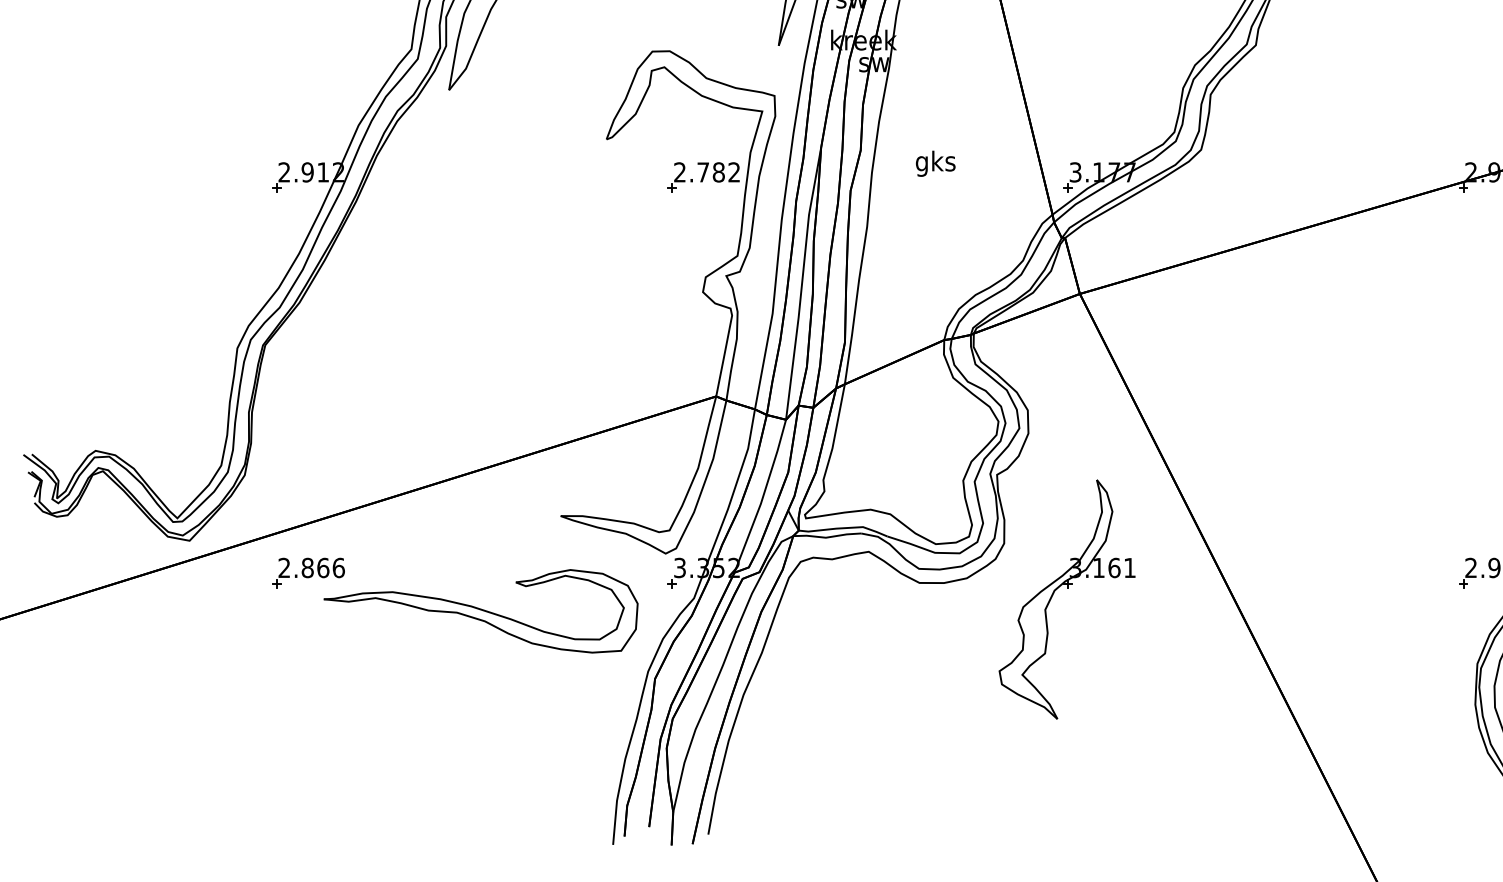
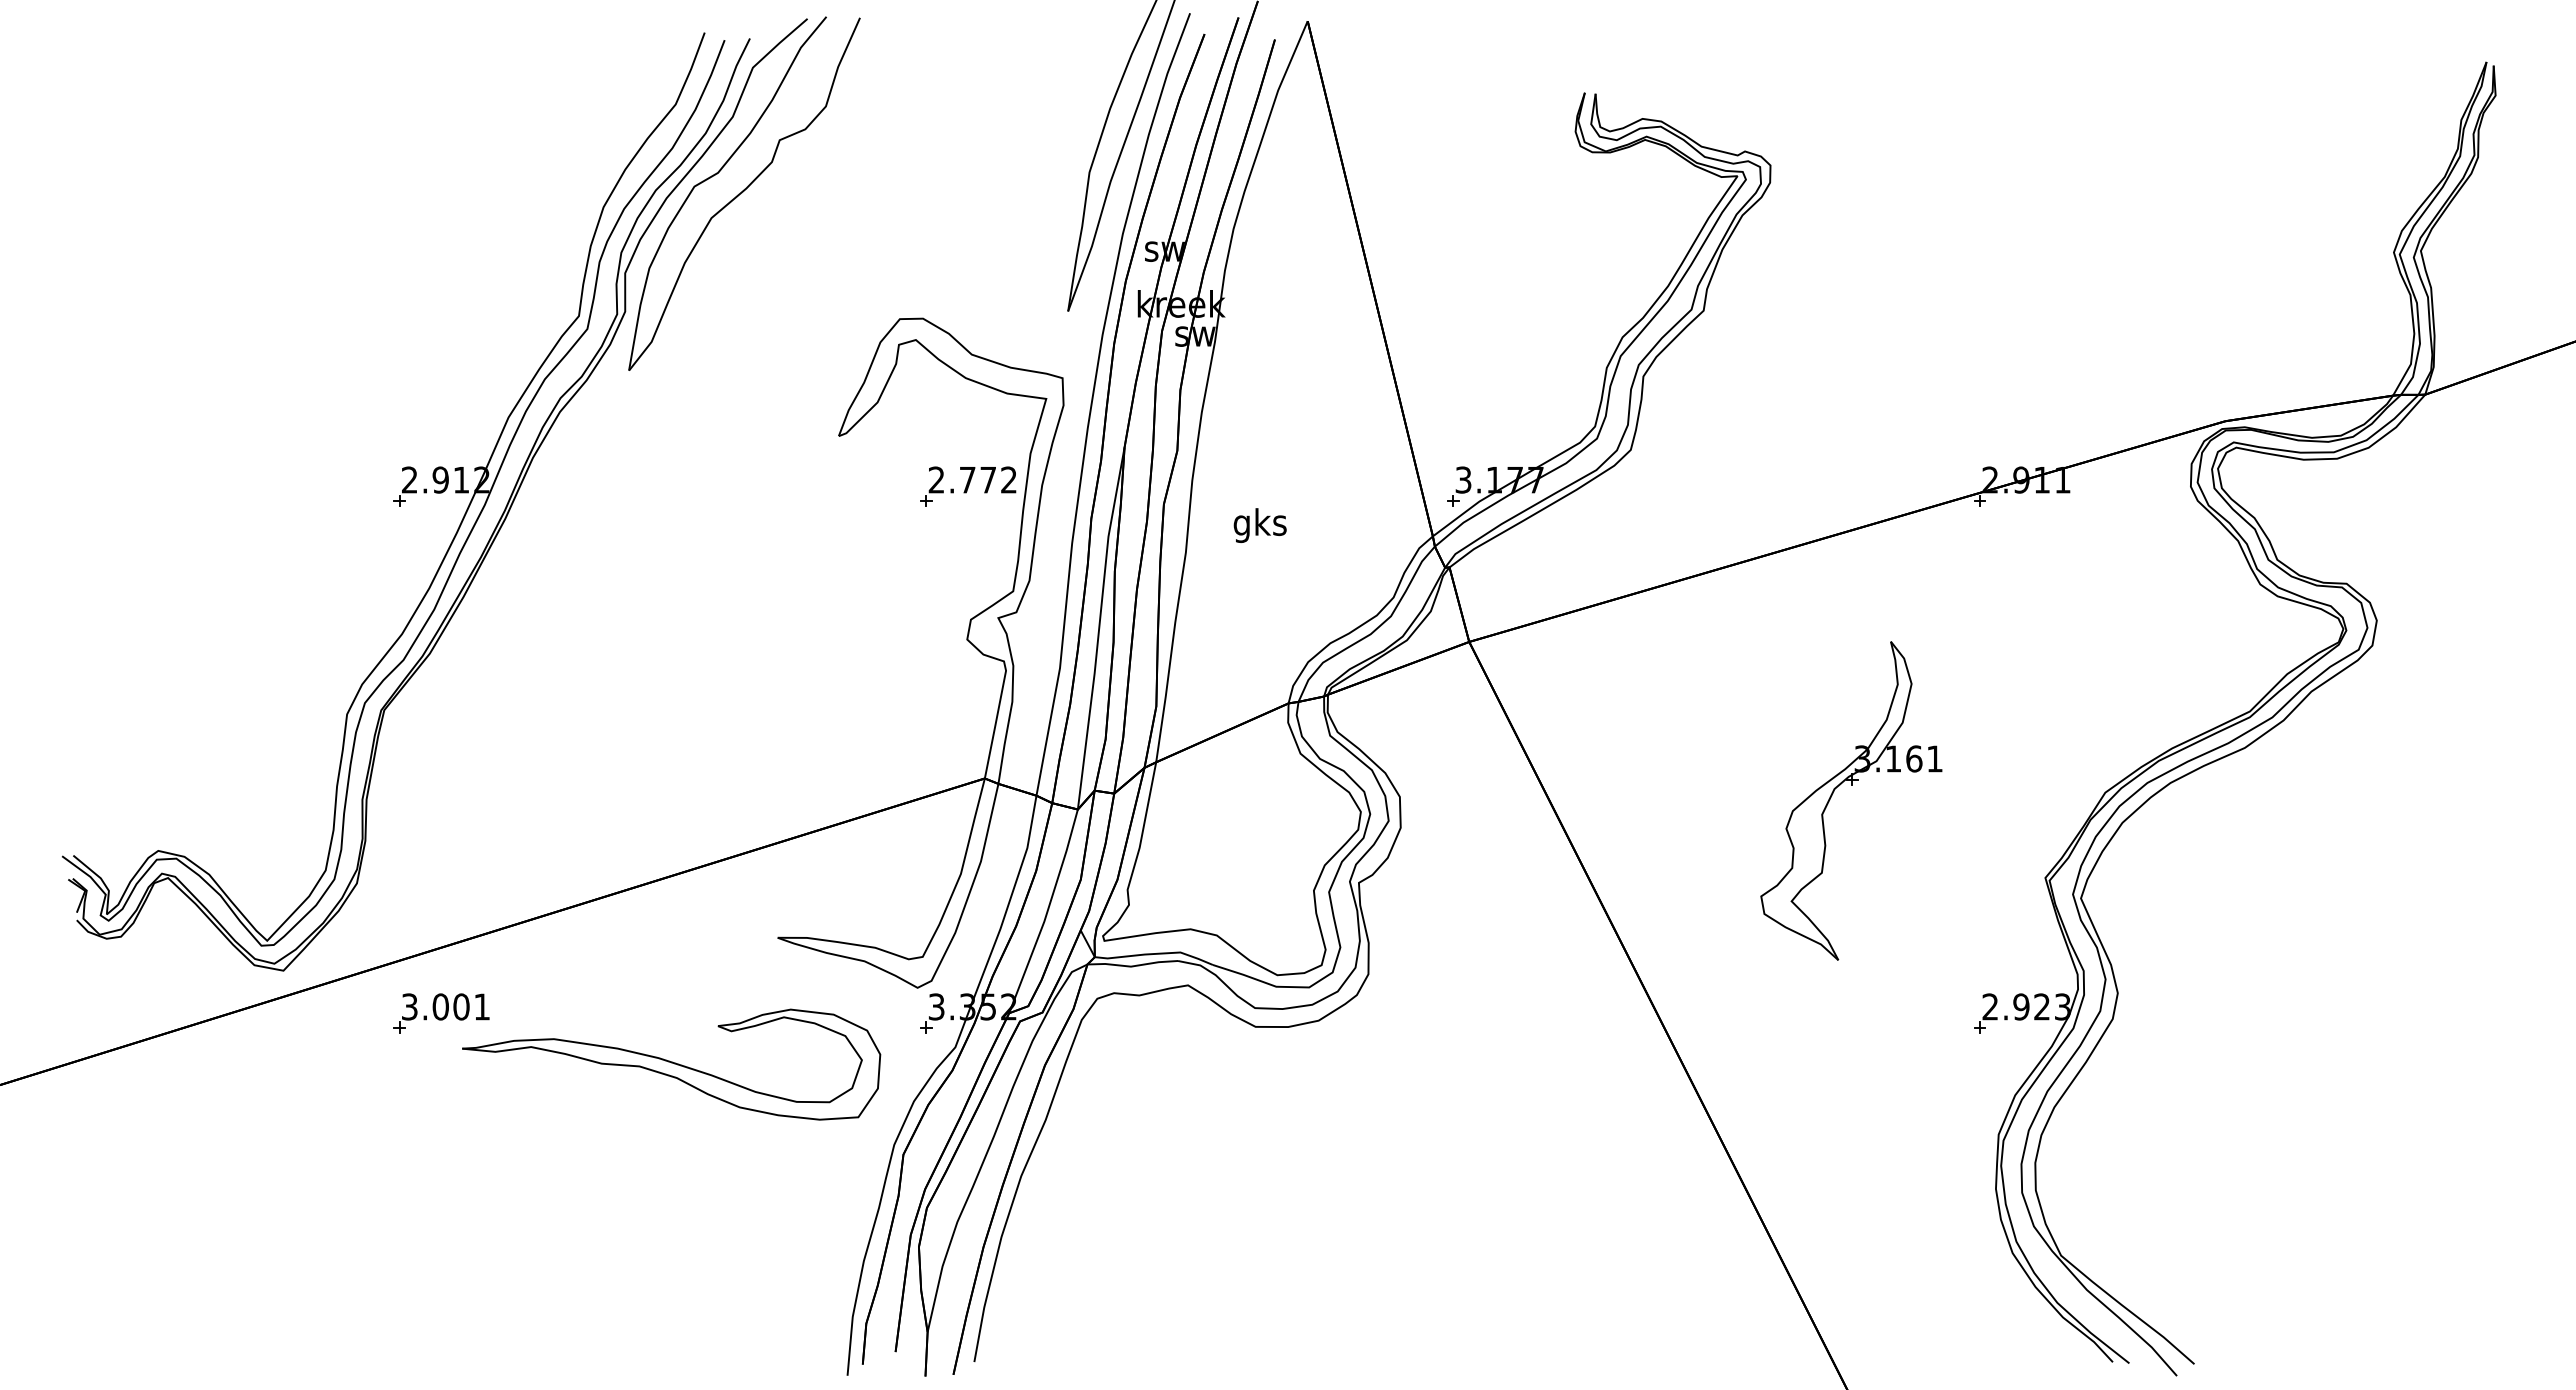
text: (935, 163) -> (1259, 525), moved
text: (718, 171) -> (988, 479), 2.782 -> 2.772
text: (312, 567) -> (446, 1006), 2.866 -> 3.001
part: (1067, 587) -> (1851, 785), moved

